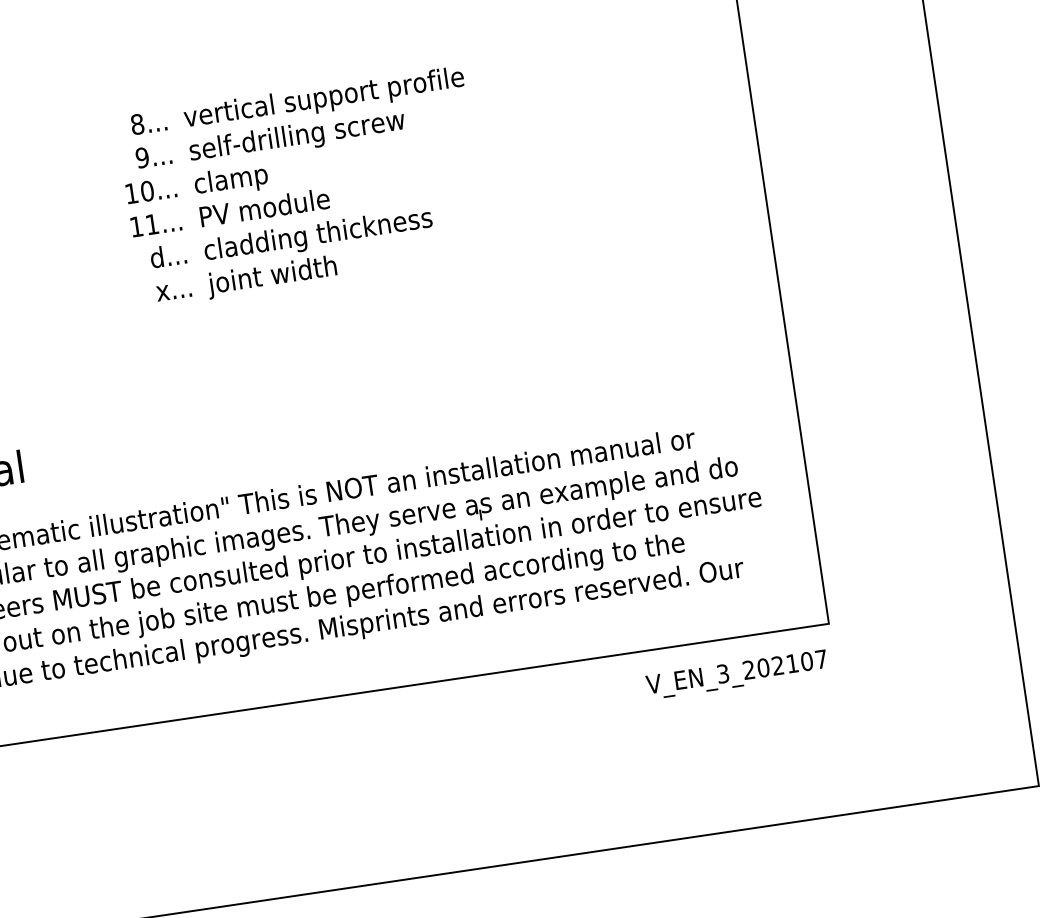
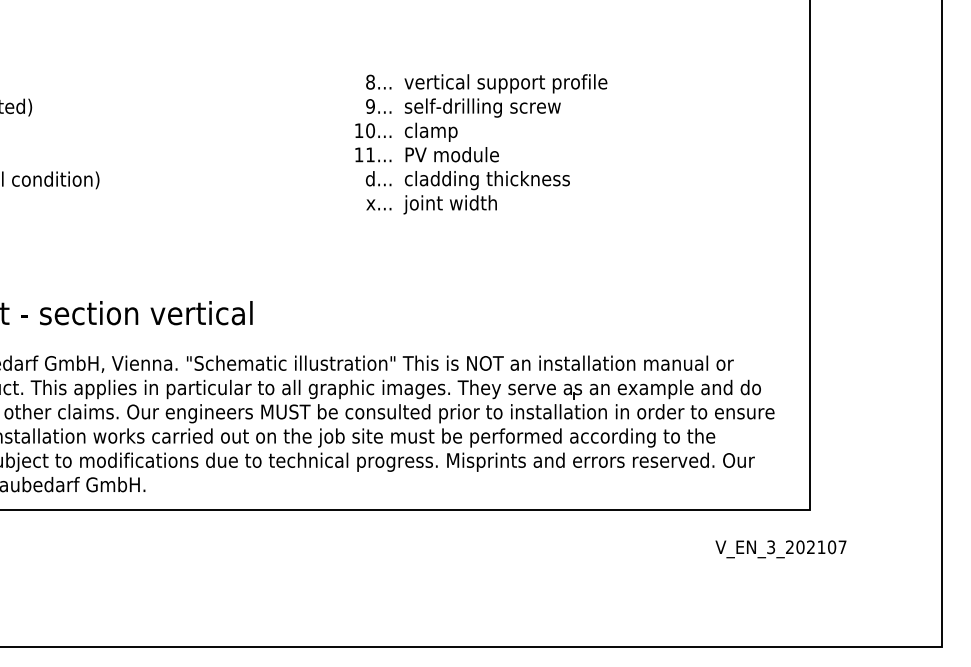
text: (736, 675) -> (780, 549), moved

